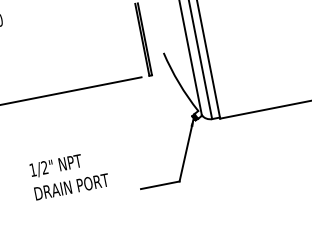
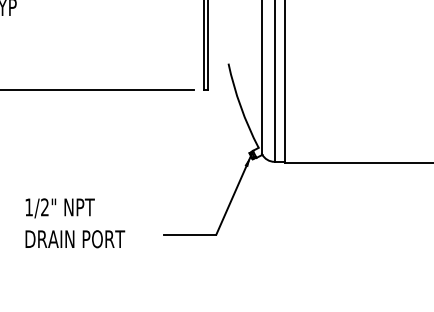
text: (69, 175) -> (75, 223), moved

